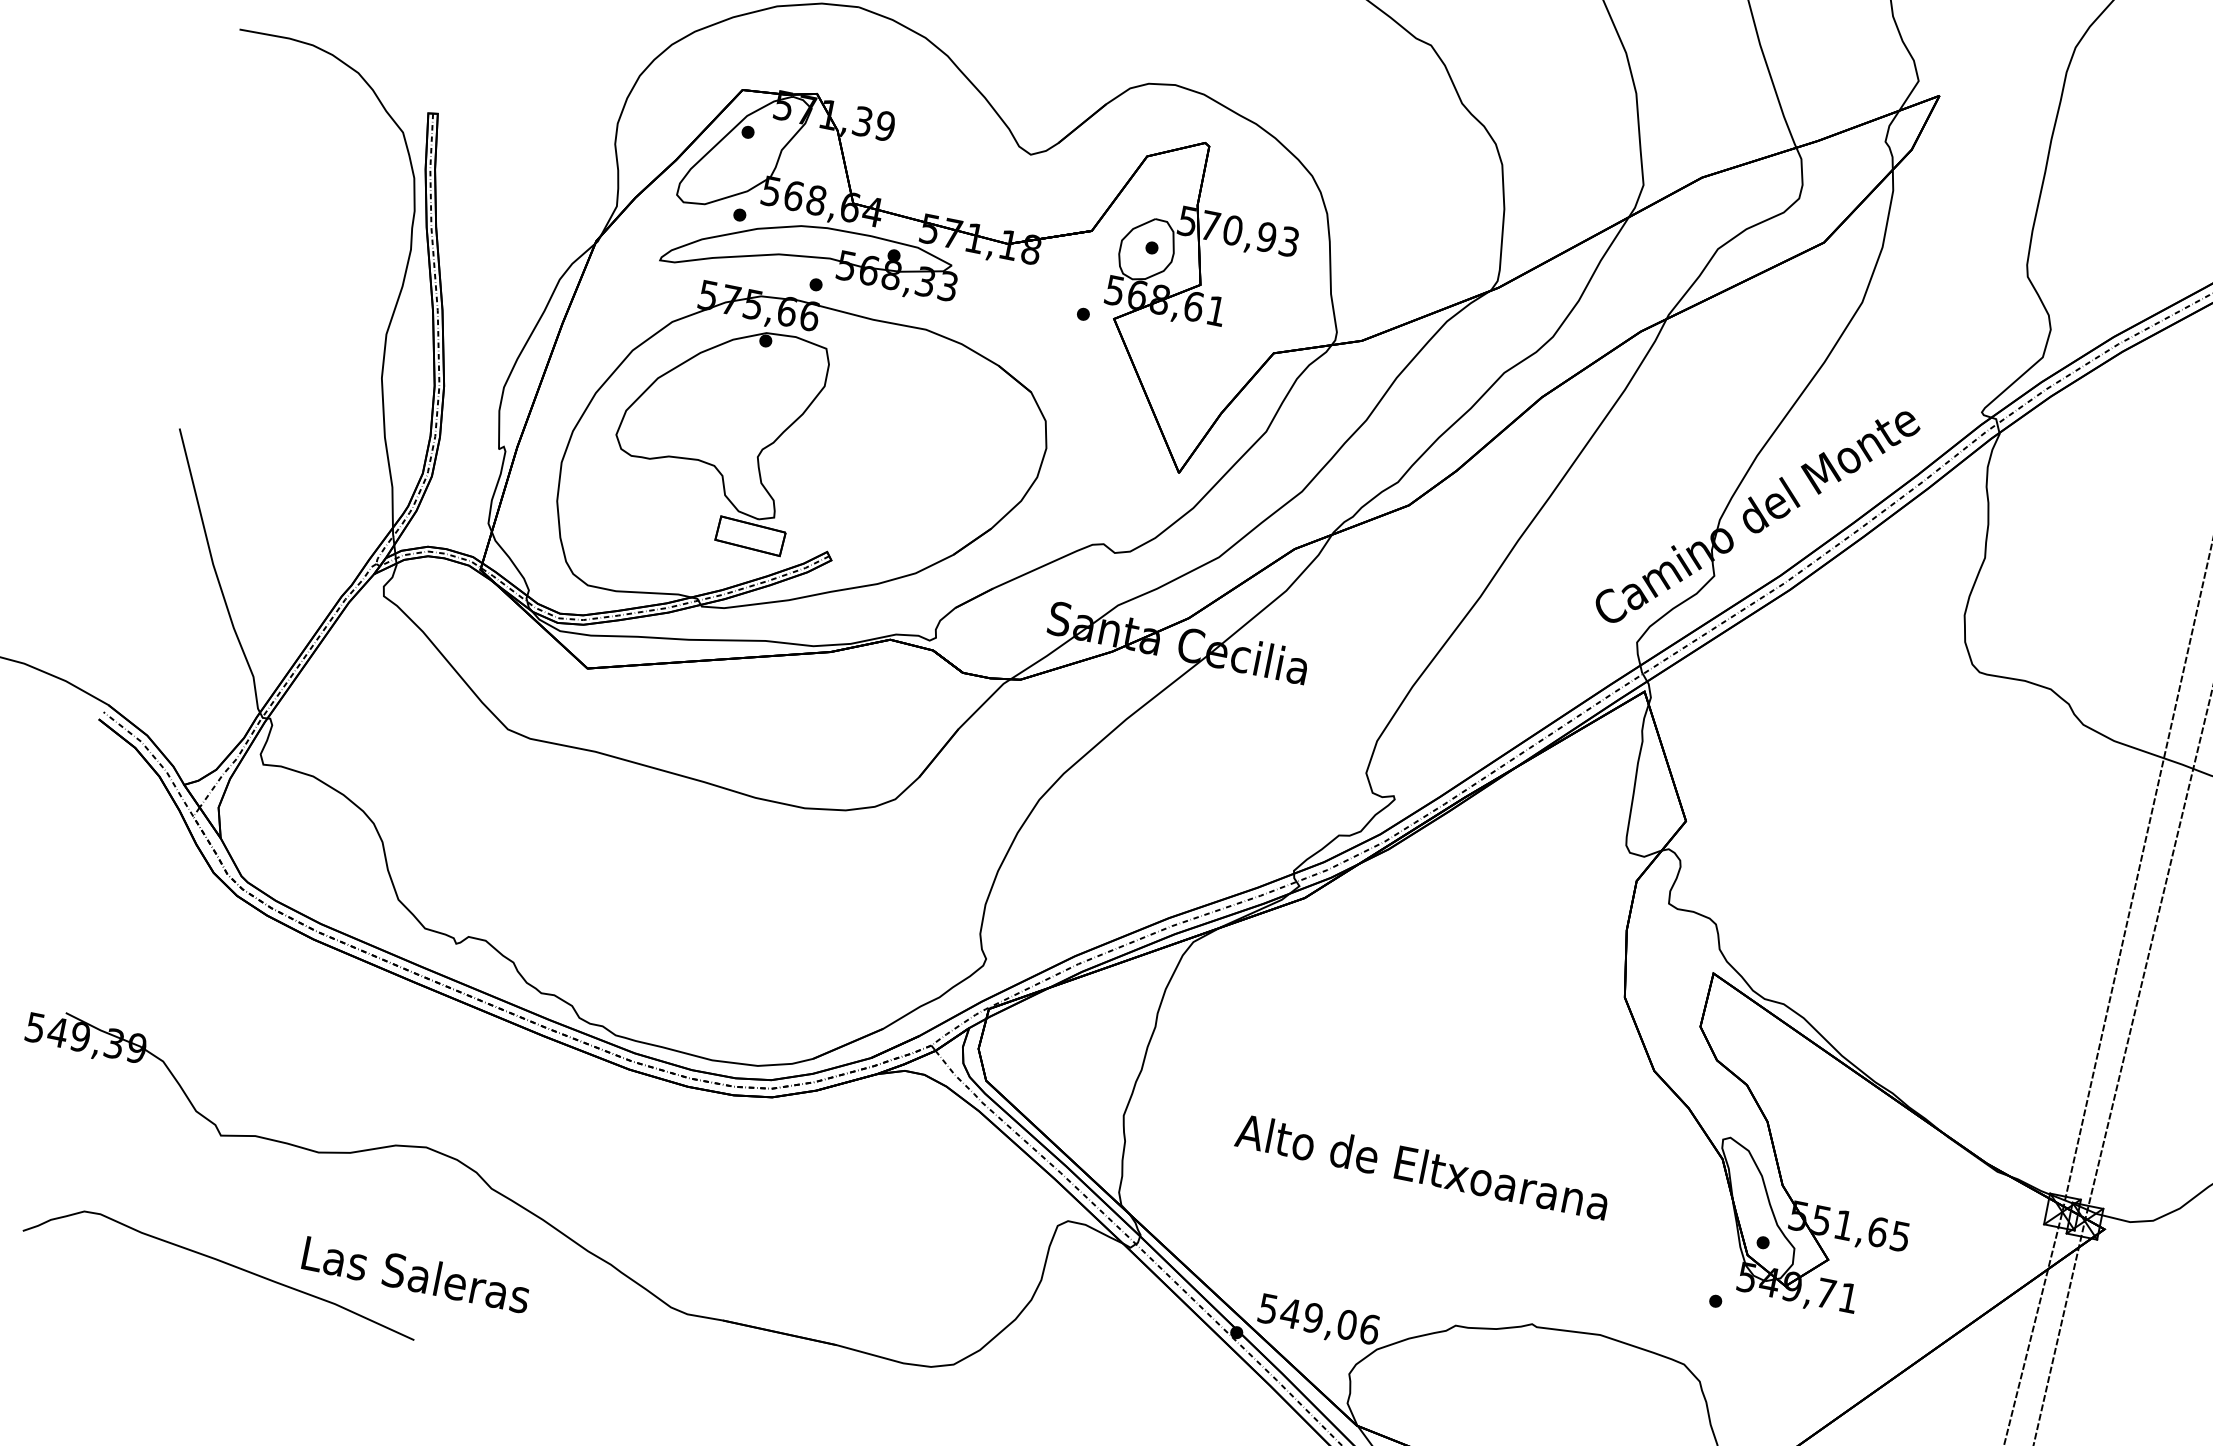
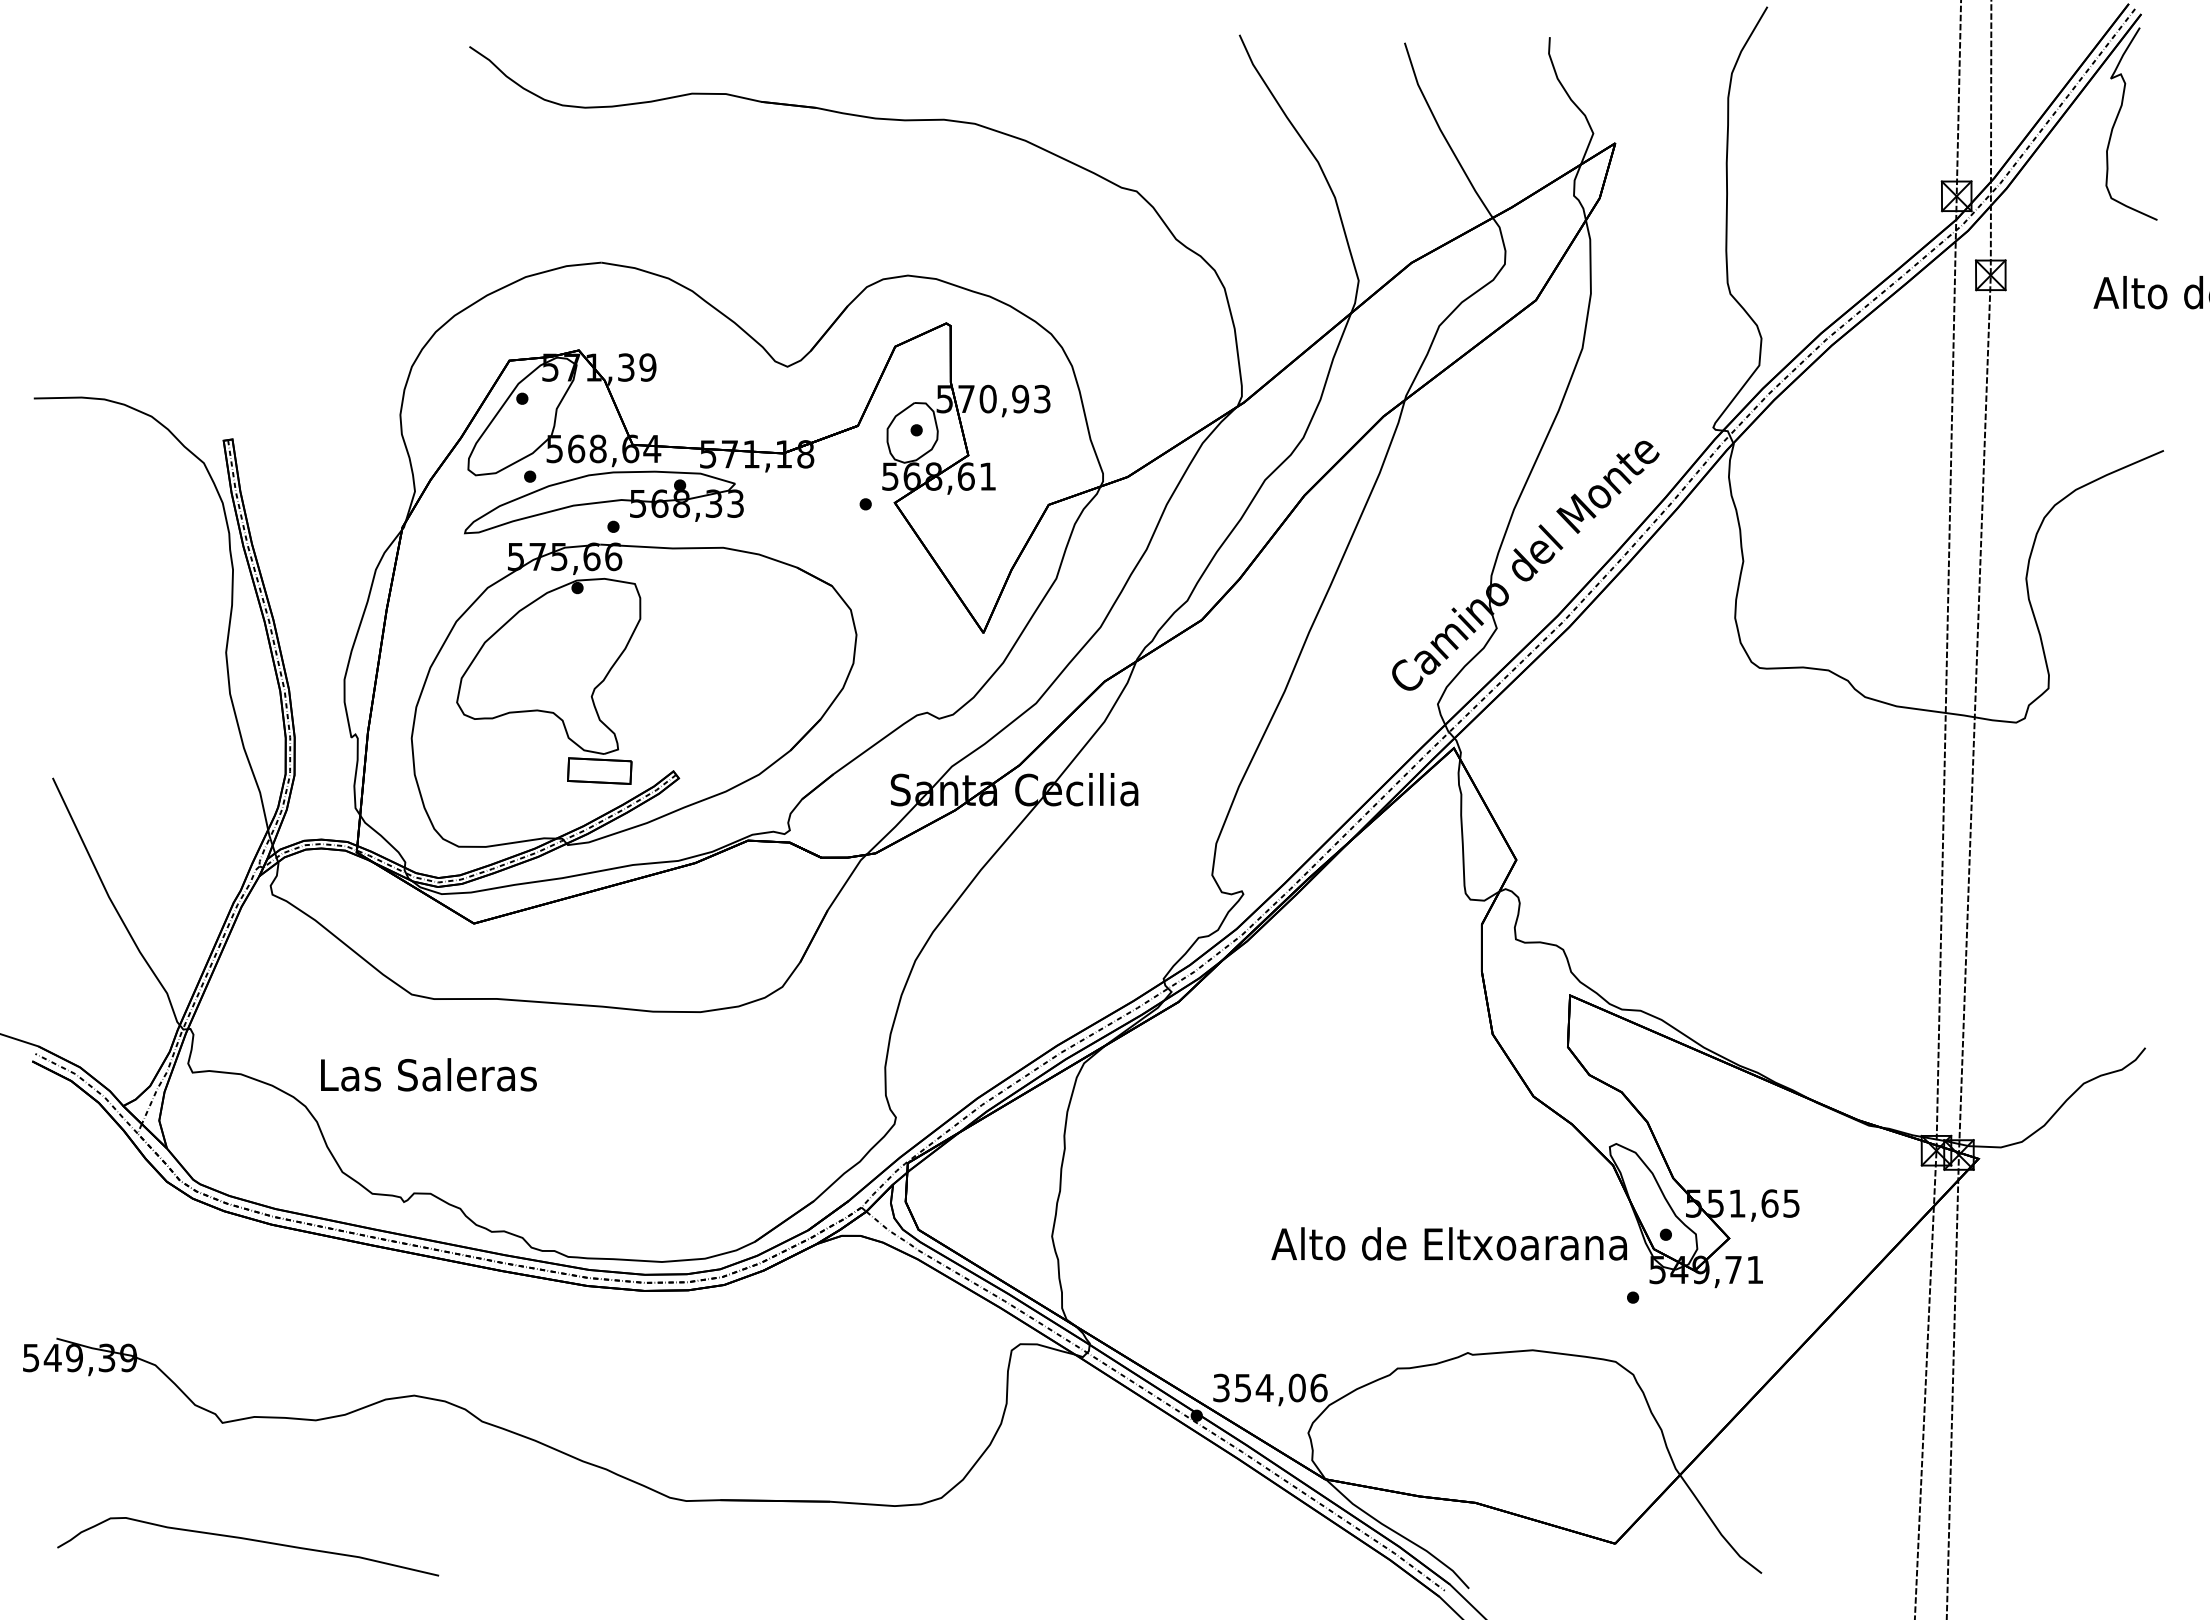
text: (1421, 1166) -> (1448, 1243), moved
text: (416, 1274) -> (428, 1074), moved
text: (1291, 1313) -> (1243, 1387), 549,06 -> 354,06

